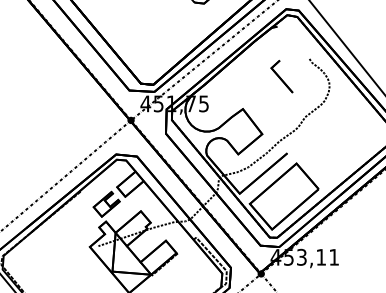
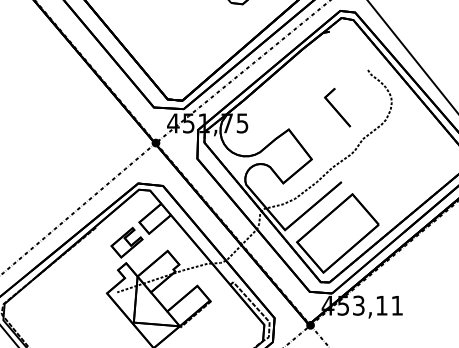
part: (281, 76) -> (337, 107), moved

